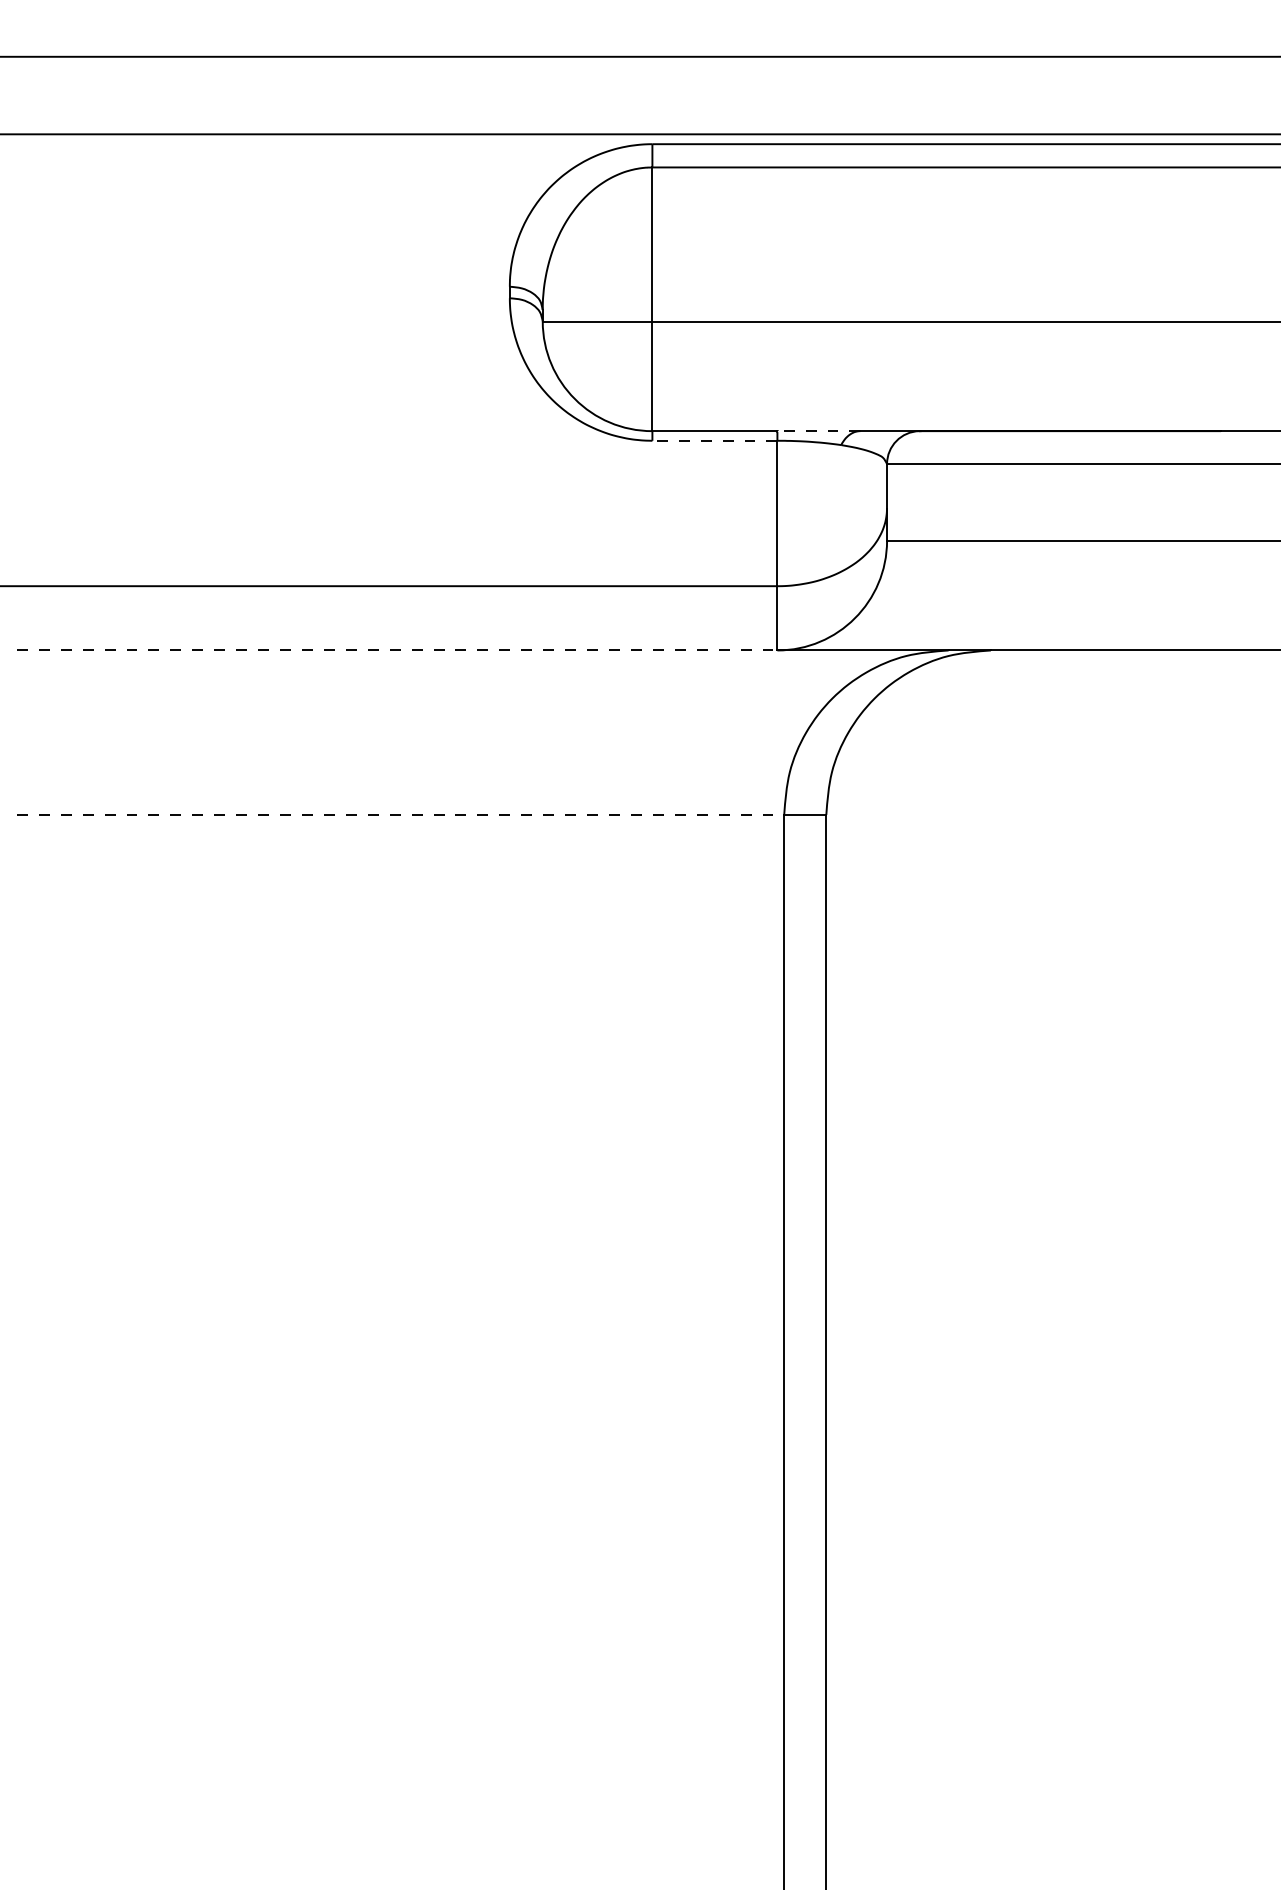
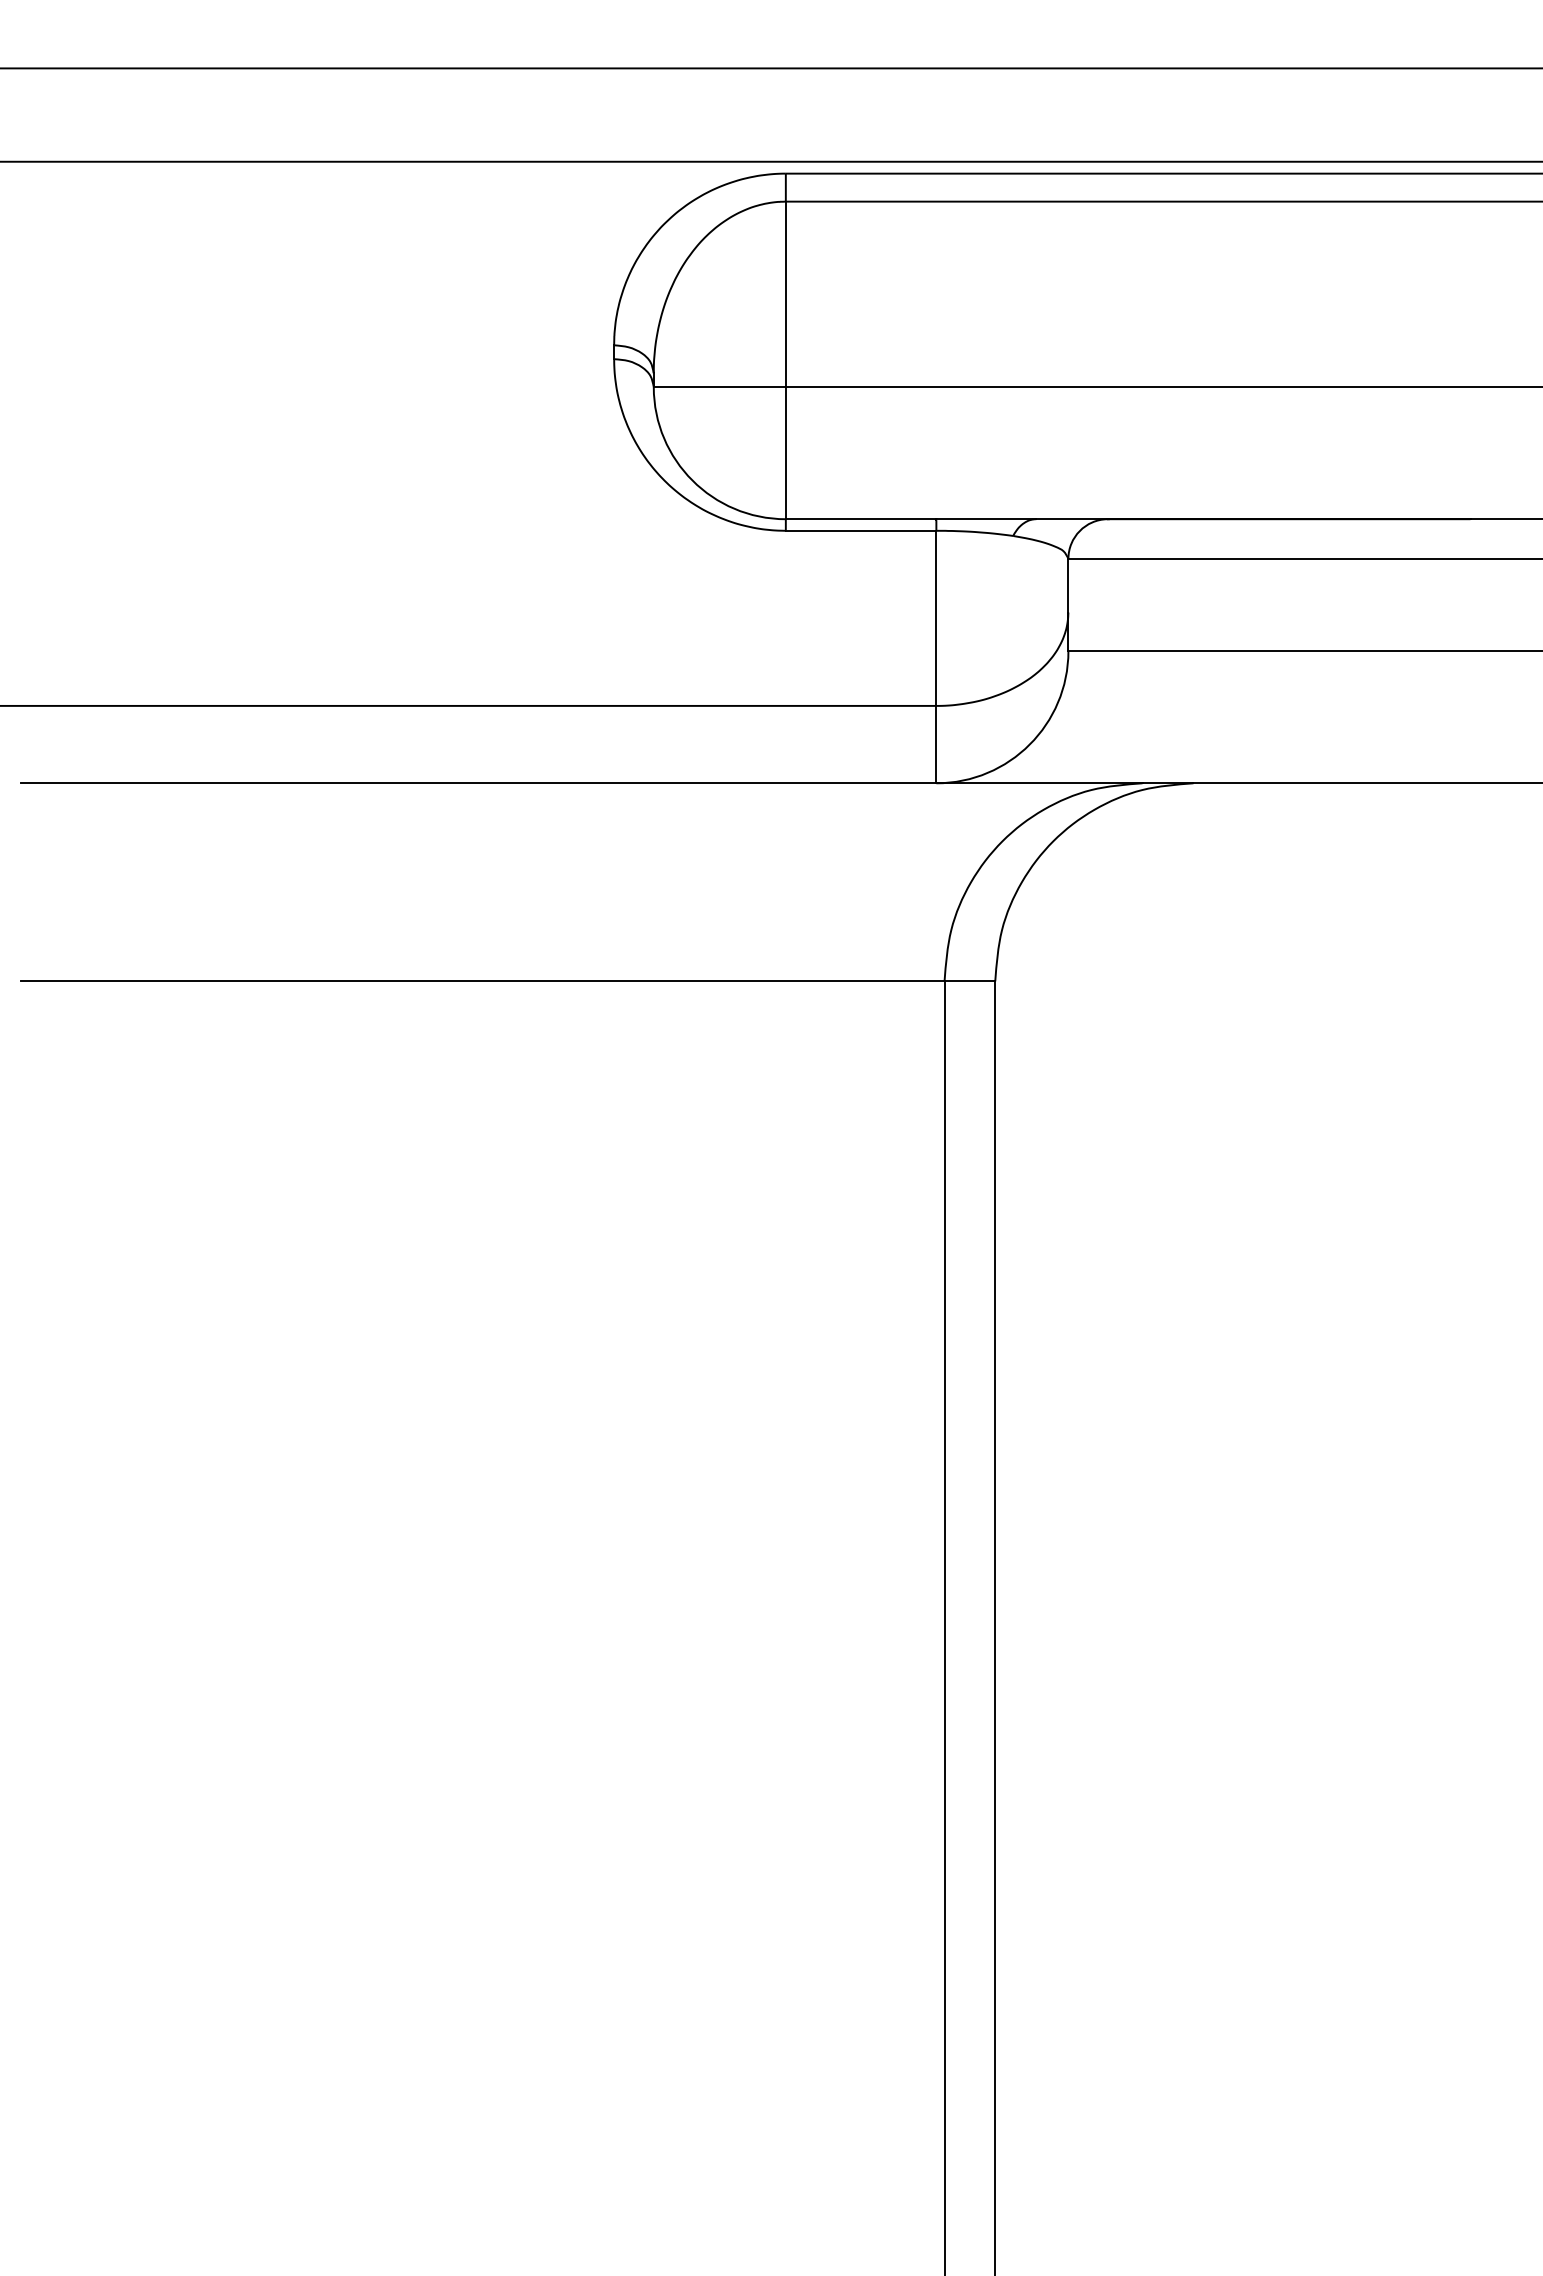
line: (819, 431) -> (986, 519), dashed -> solid
line: (714, 440) -> (860, 530), dashed -> solid
line: (397, 650) -> (478, 783), dashed -> solid
line: (401, 815) -> (483, 981), dashed -> solid

